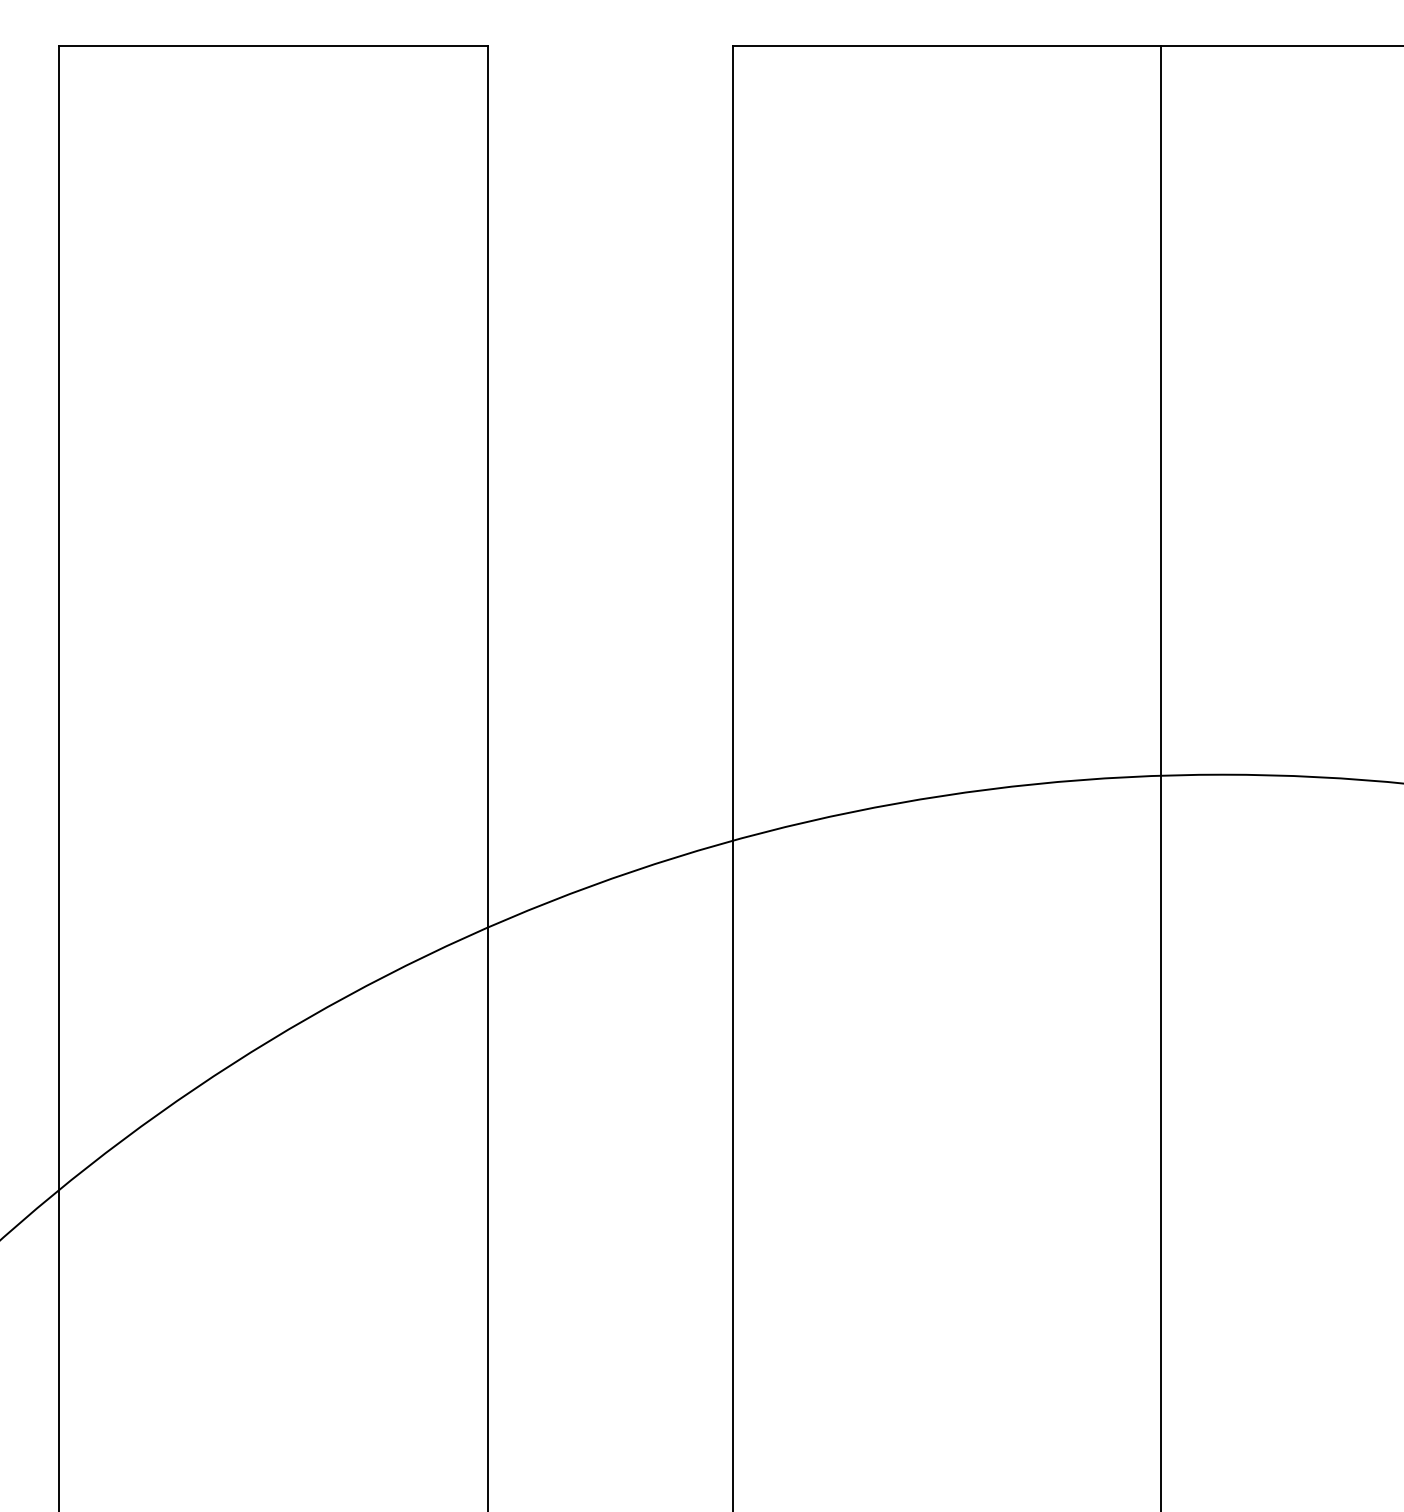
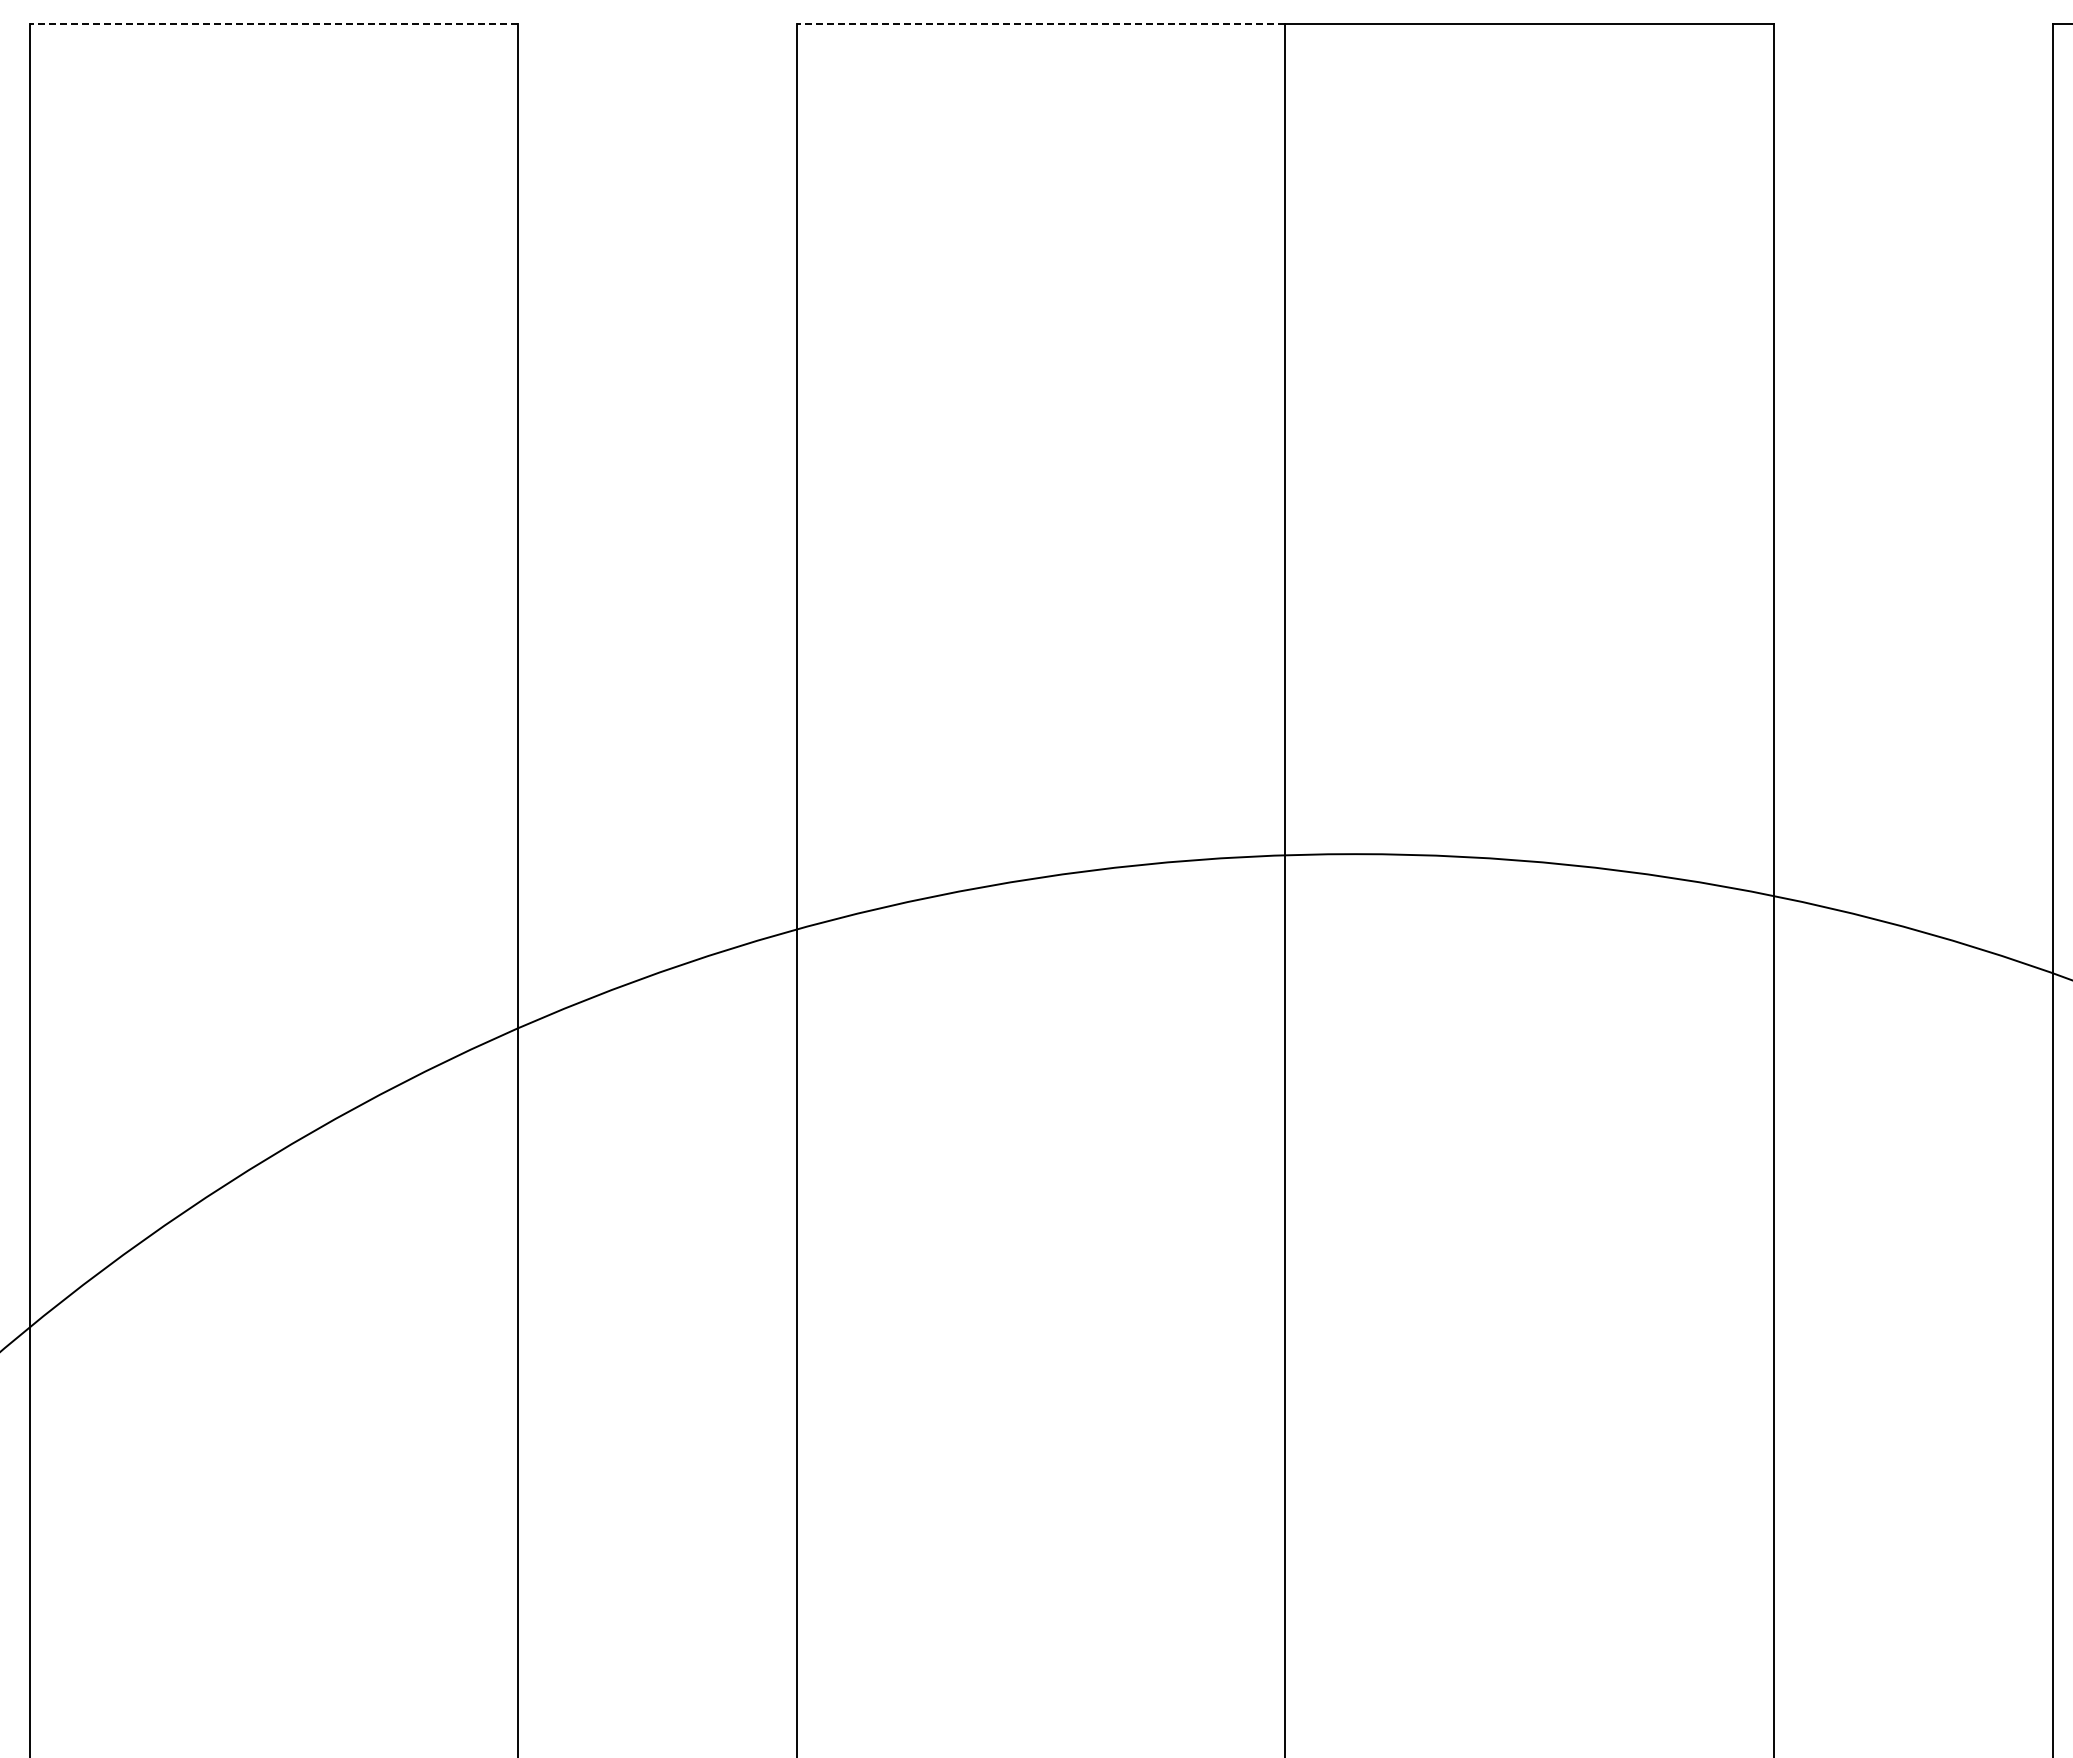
line: (272, 46) -> (273, 24), solid -> dashed
line: (946, 46) -> (1040, 24), solid -> dashed

